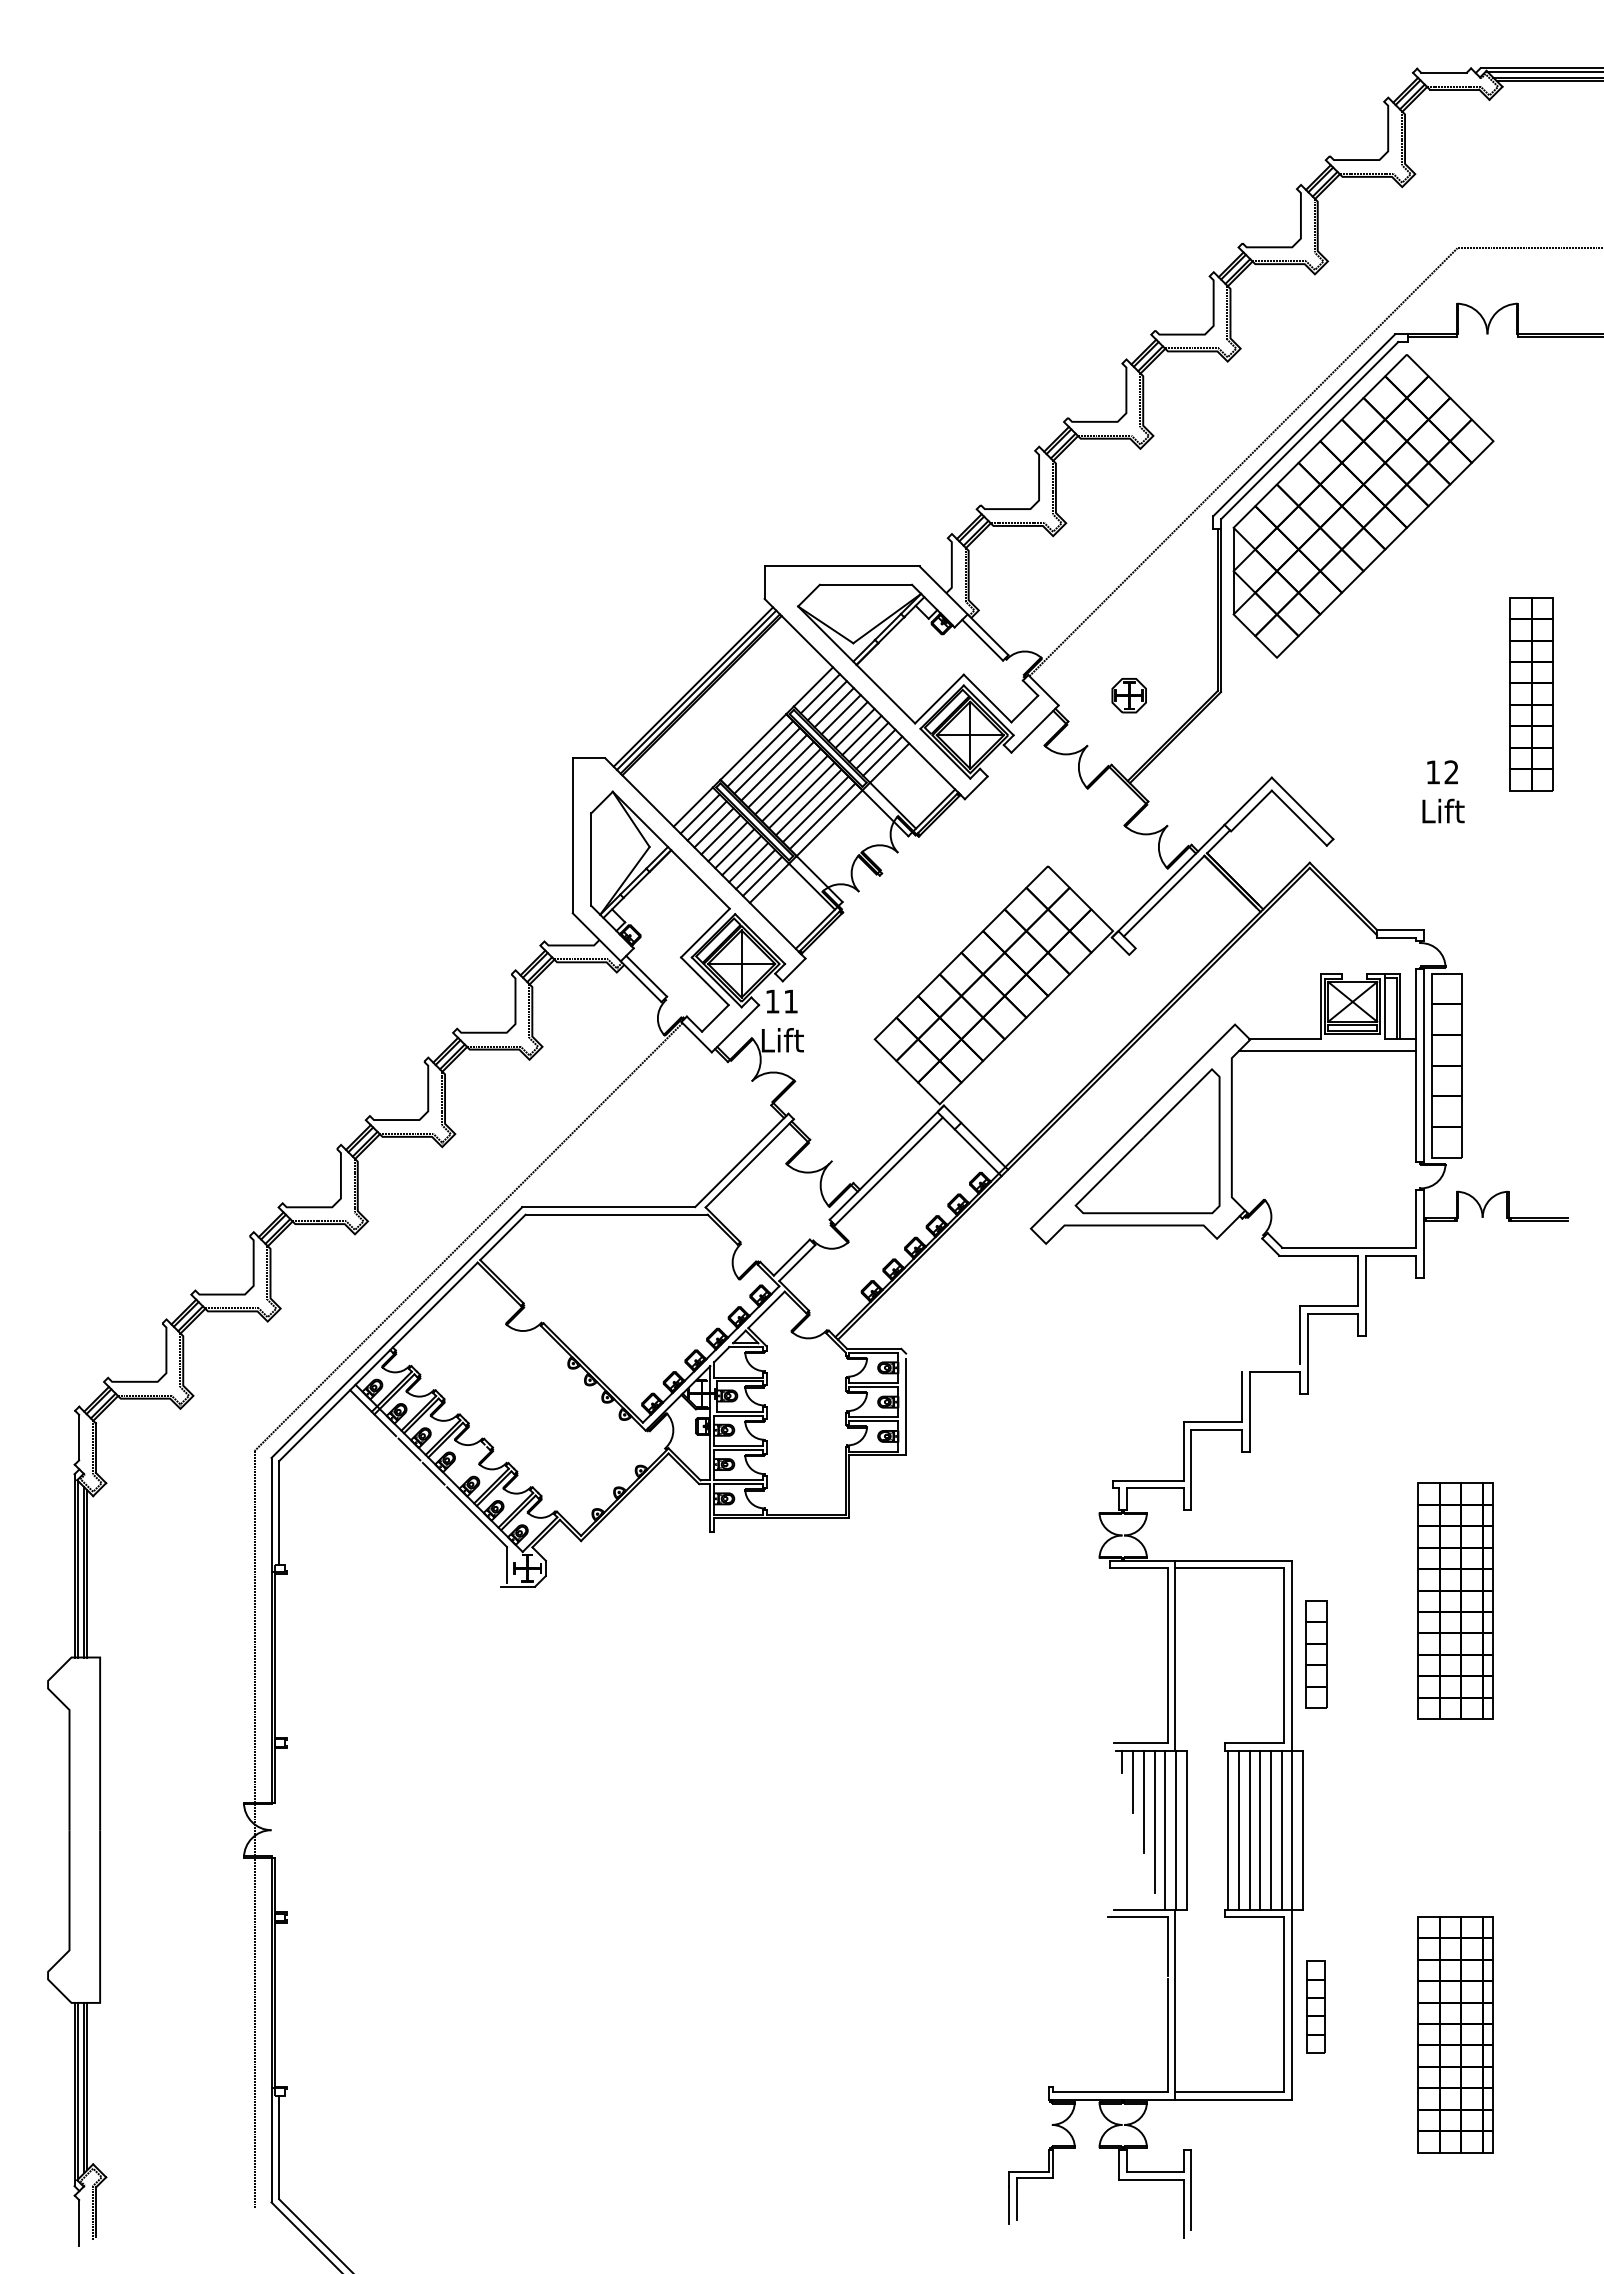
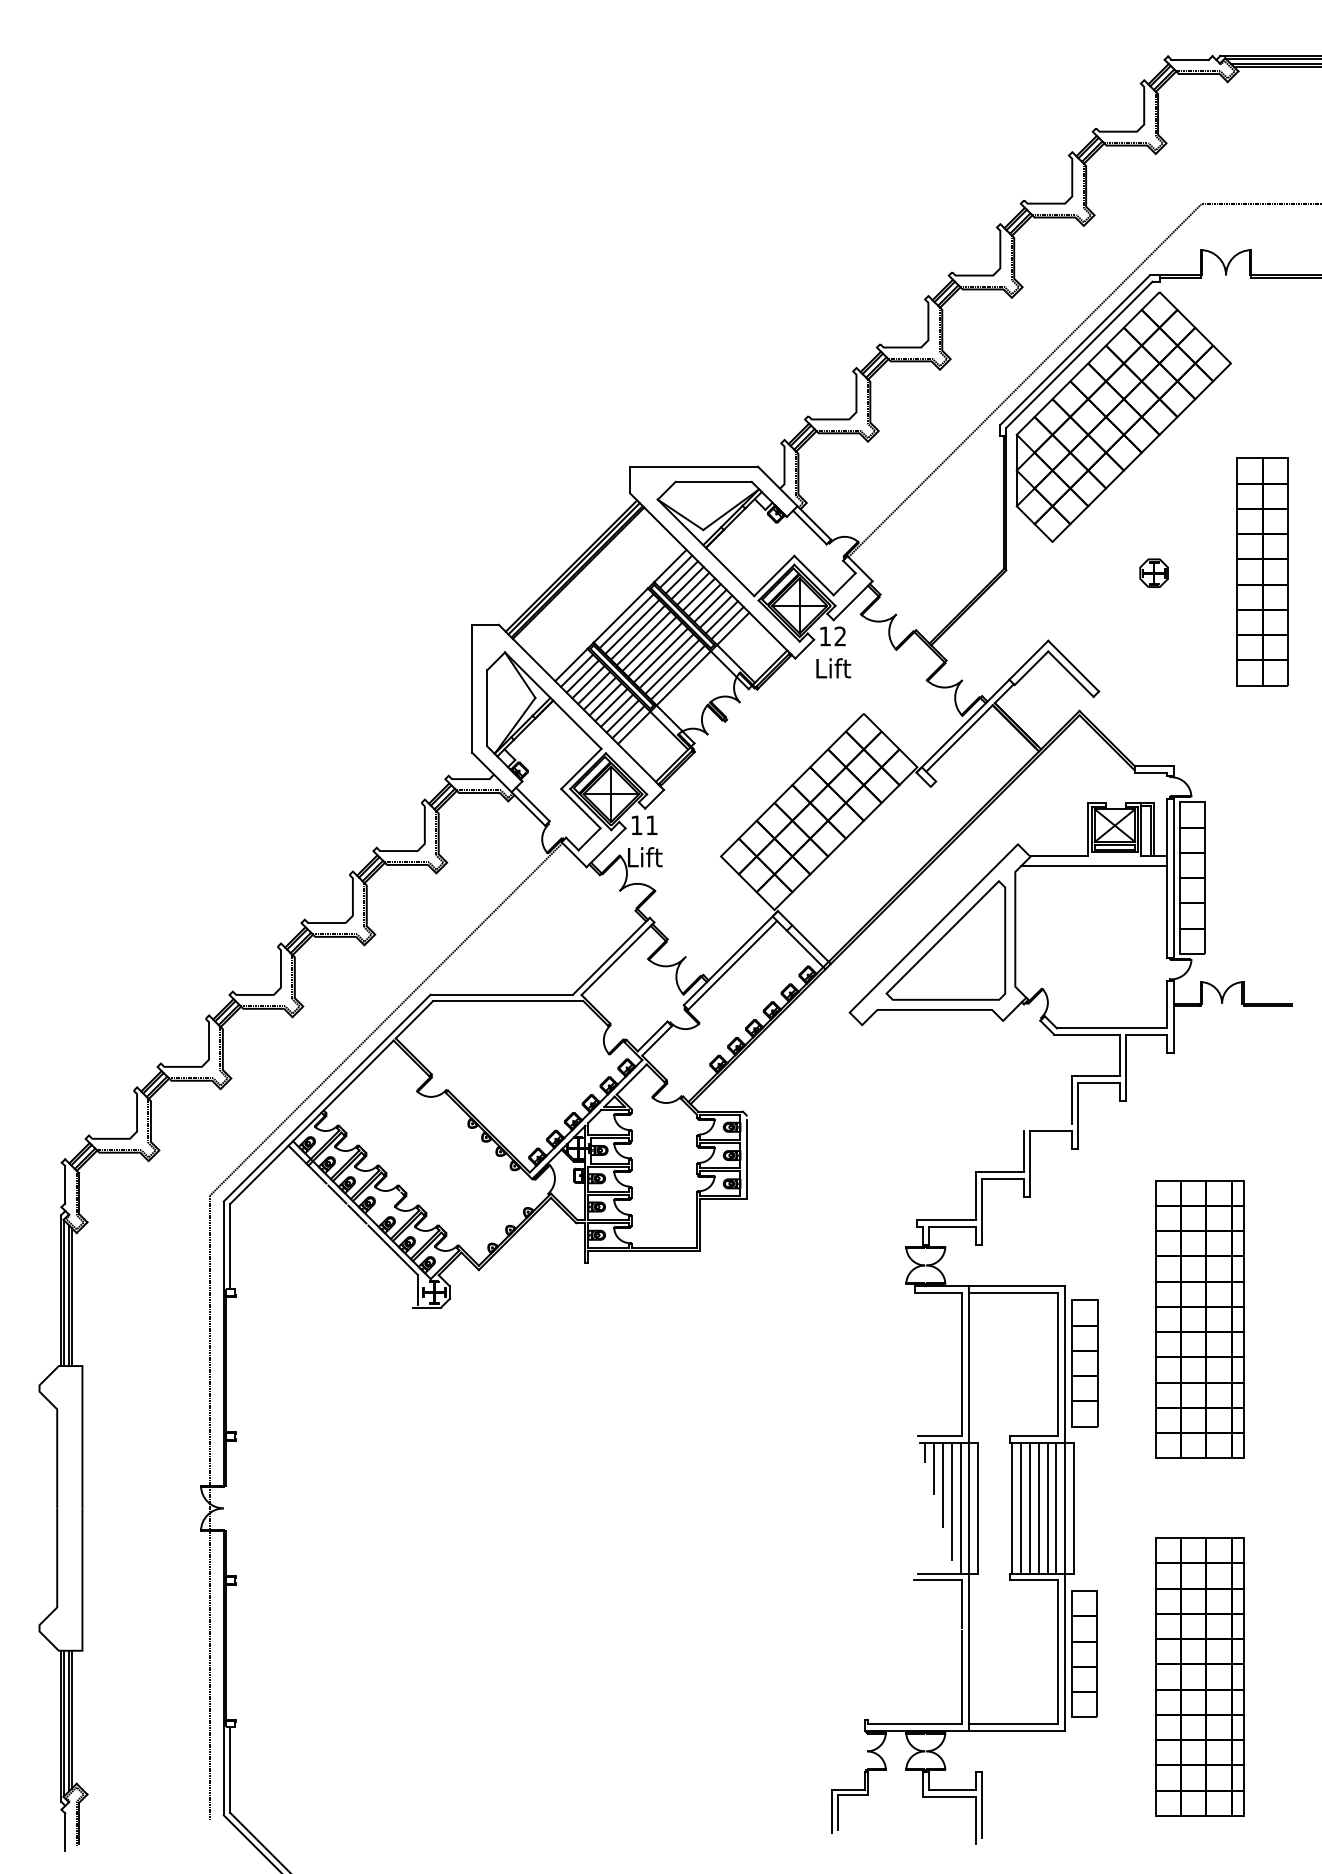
part: (1531, 693) -> (1262, 571), size x1.43
part: (1128, 695) -> (1153, 573), moved
text: (1443, 791) -> (833, 652), moved
part: (1455, 1601) -> (1199, 1319), size x1.43
part: (1316, 1654) -> (1085, 1363), size x1.43
part: (1315, 2007) -> (1084, 1654), size x1.67
part: (1455, 2034) -> (1199, 1676), size x1.43

